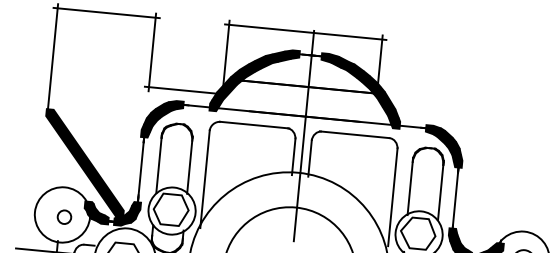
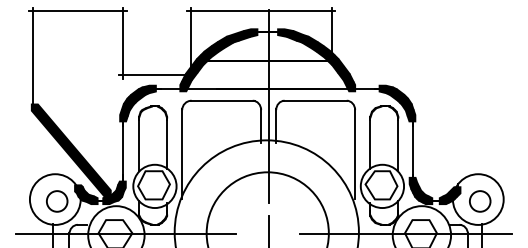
part: (64, 217) -> (57, 201), size x1.67

